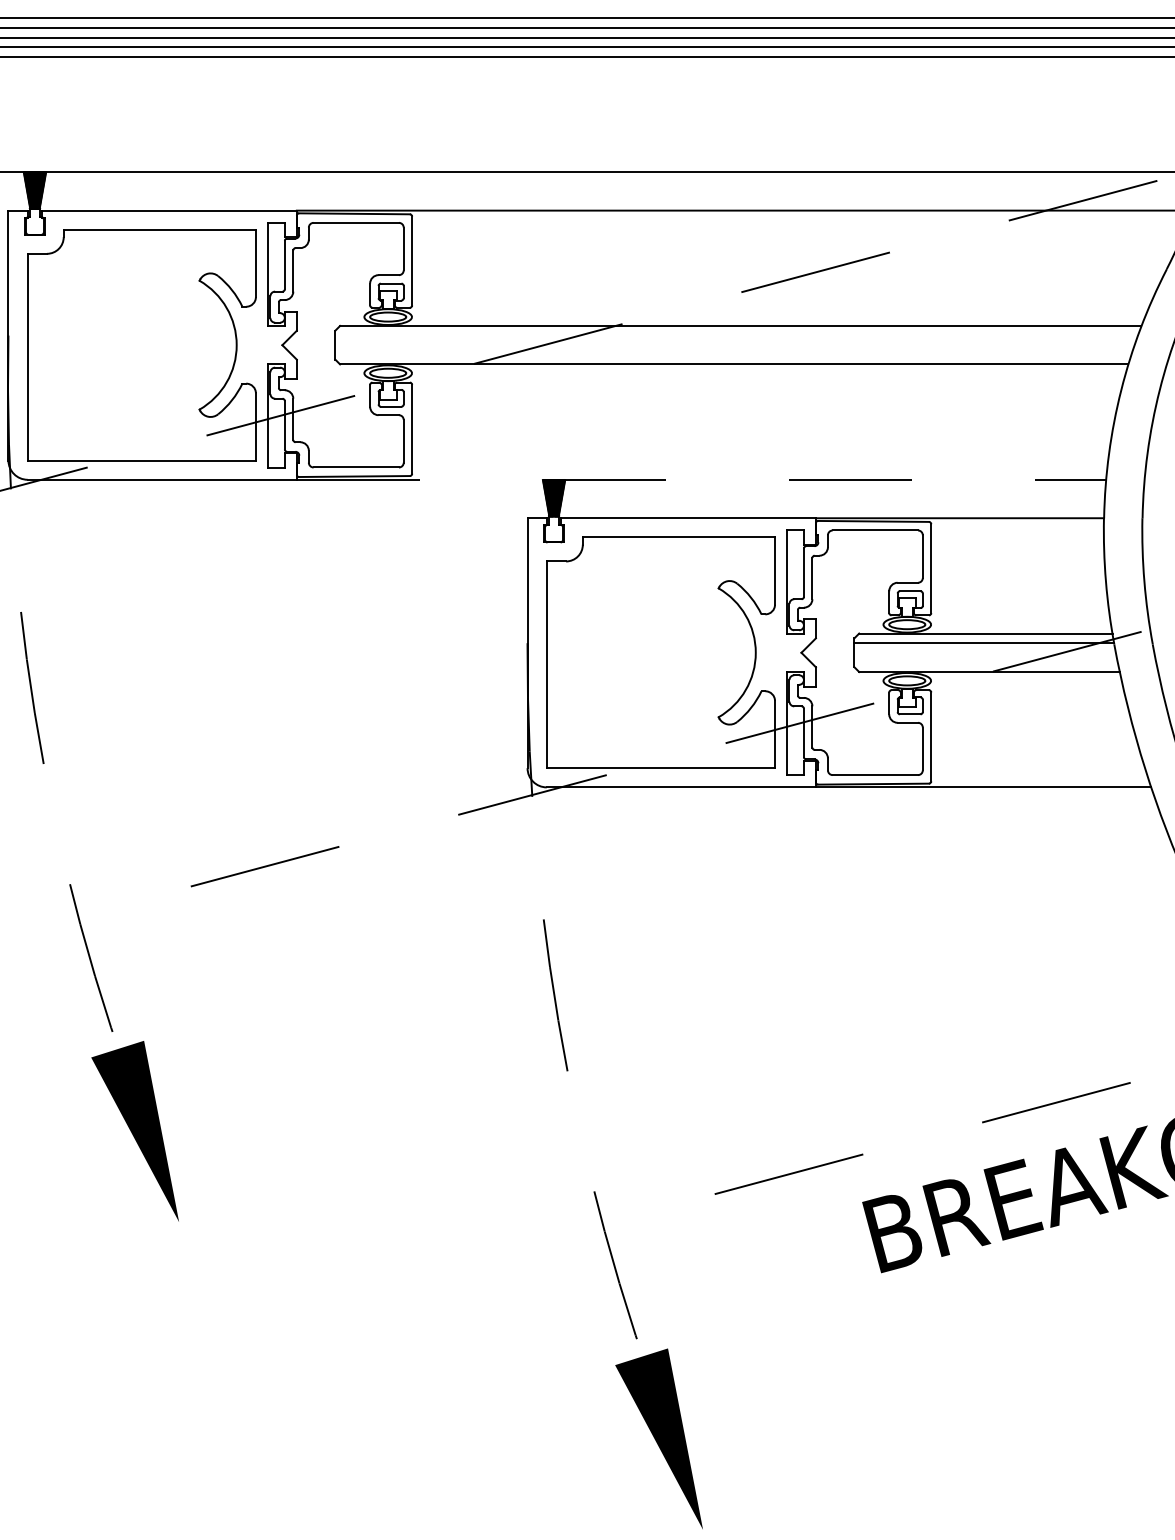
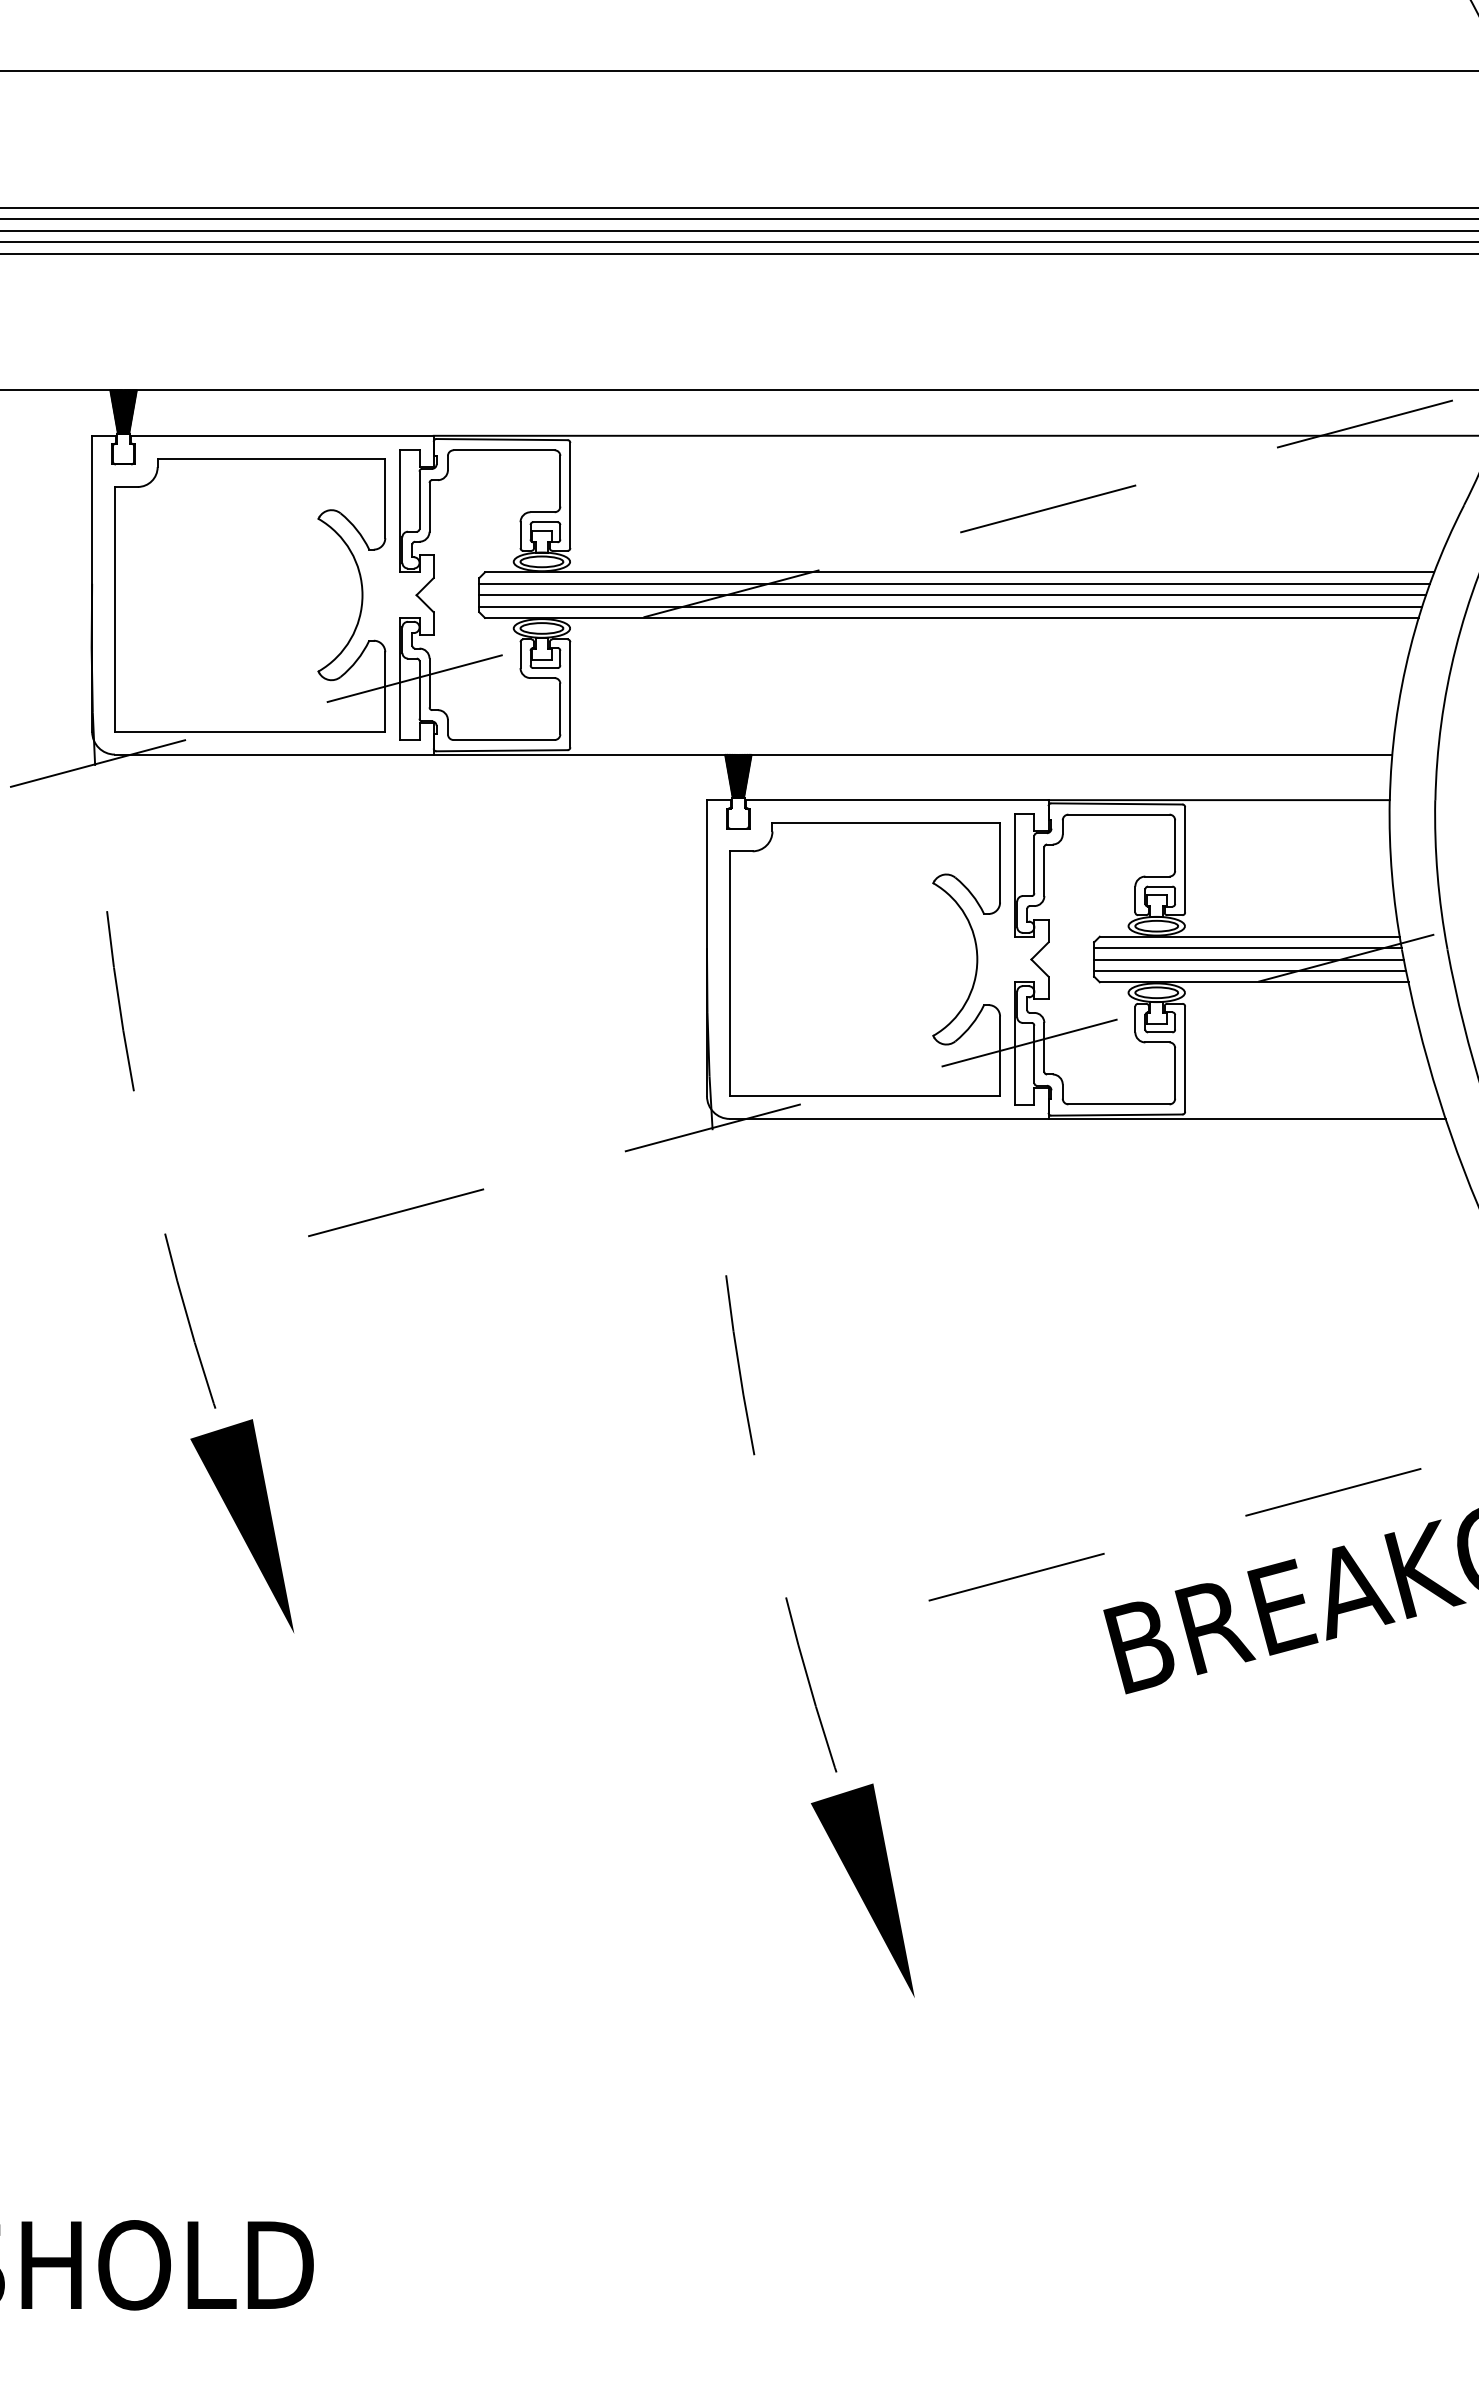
line: (736, 335) -> (954, 583), added
line: (734, 345) -> (952, 595), added
line: (733, 354) -> (950, 606), added
line: (701, 479) -> (913, 754), dashed -> solid
line: (984, 652) -> (1248, 959), added
line: (986, 662) -> (1250, 970), added

